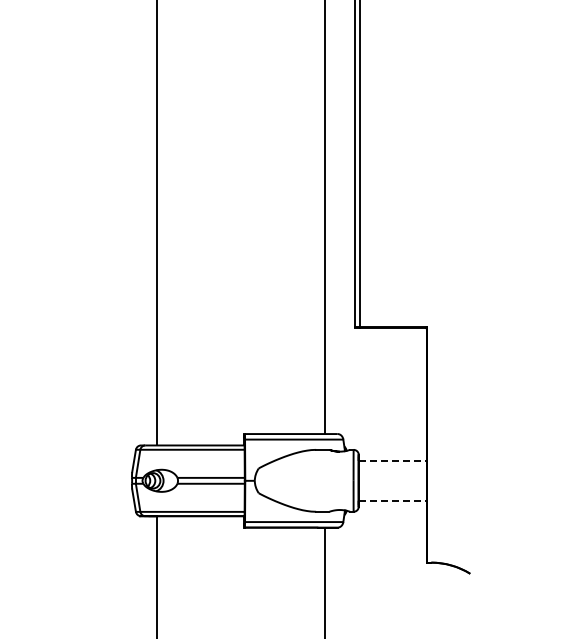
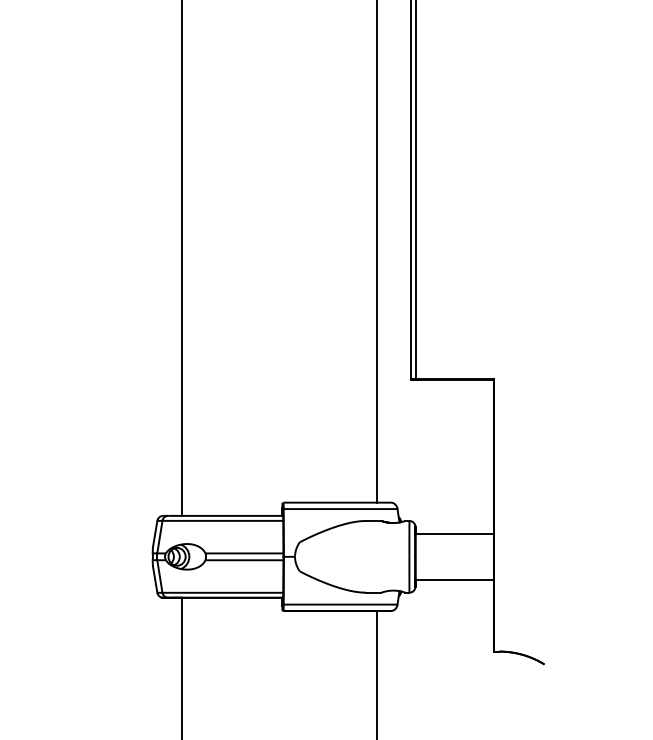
line: (392, 460) -> (454, 533), dashed -> solid
line: (392, 500) -> (454, 579), dashed -> solid

